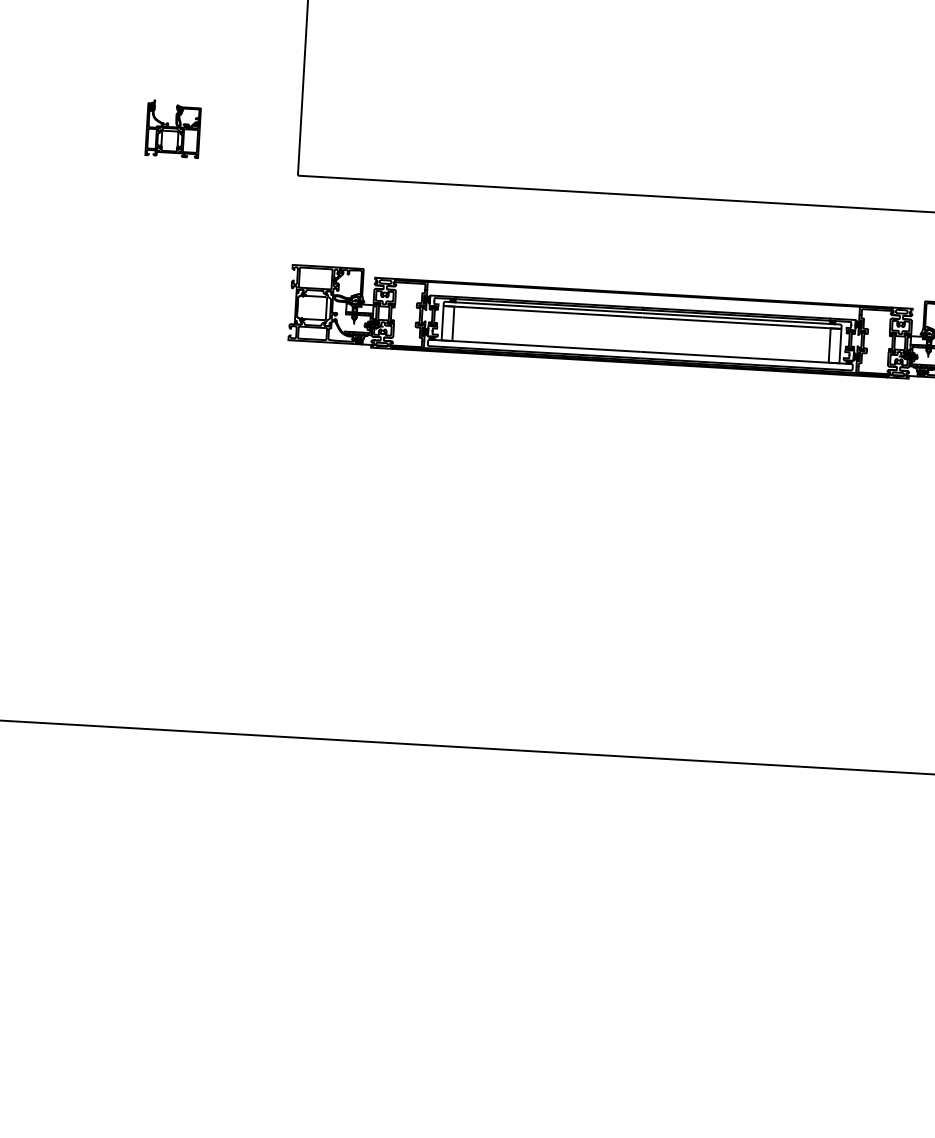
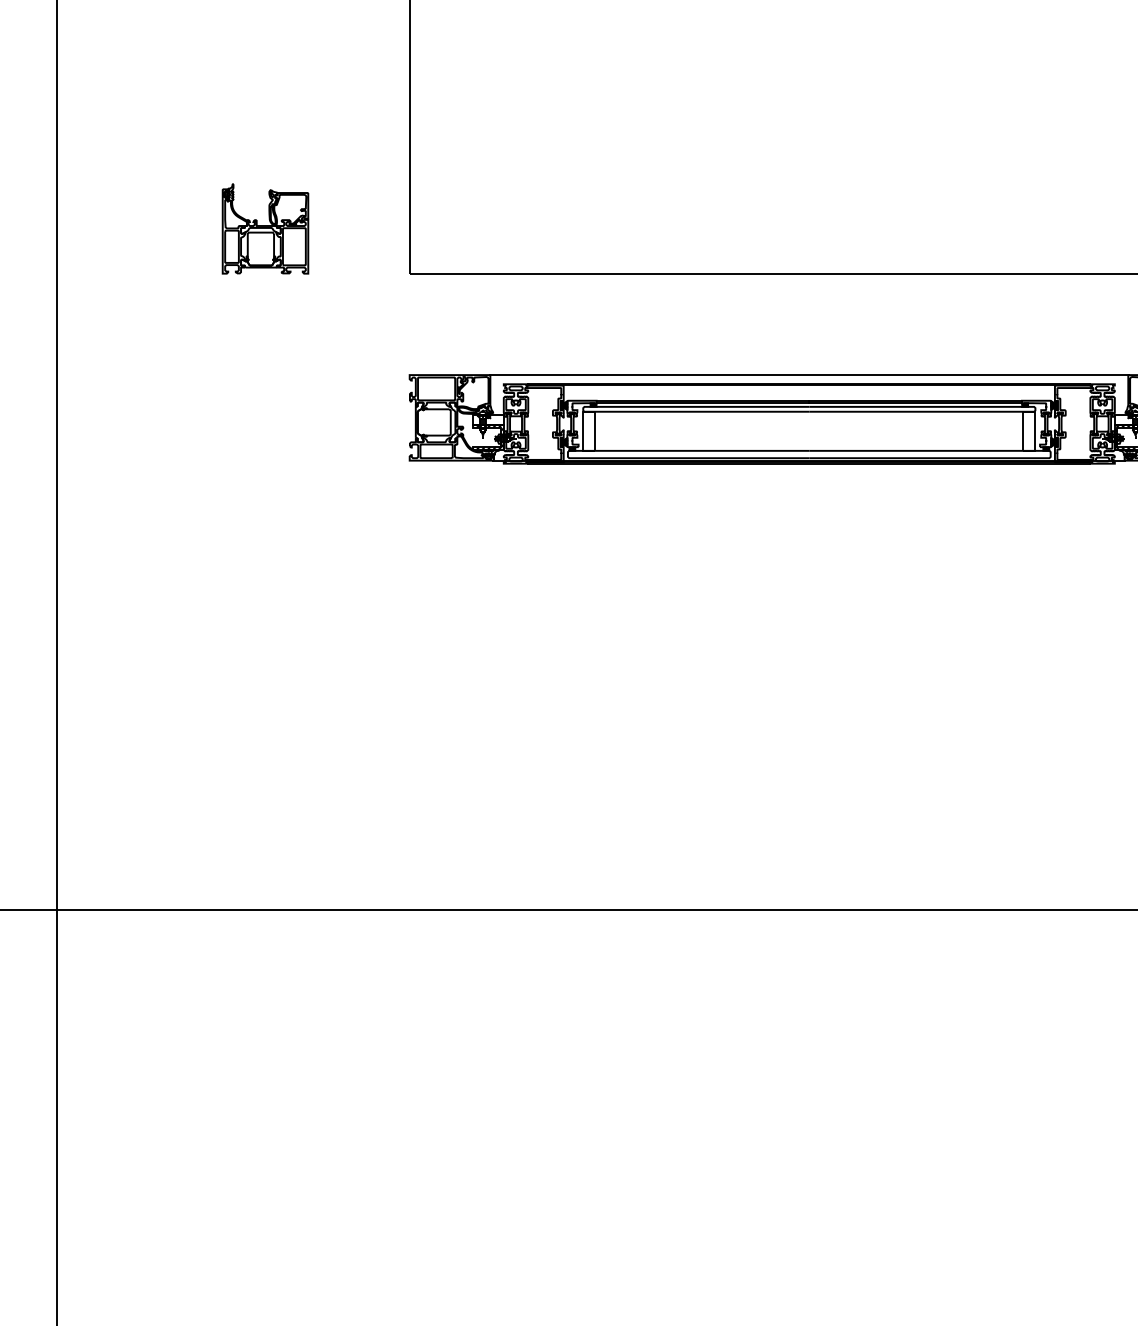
part: (173, 128) -> (265, 228), size x1.43
line: (643, 285) -> (808, 375), added

